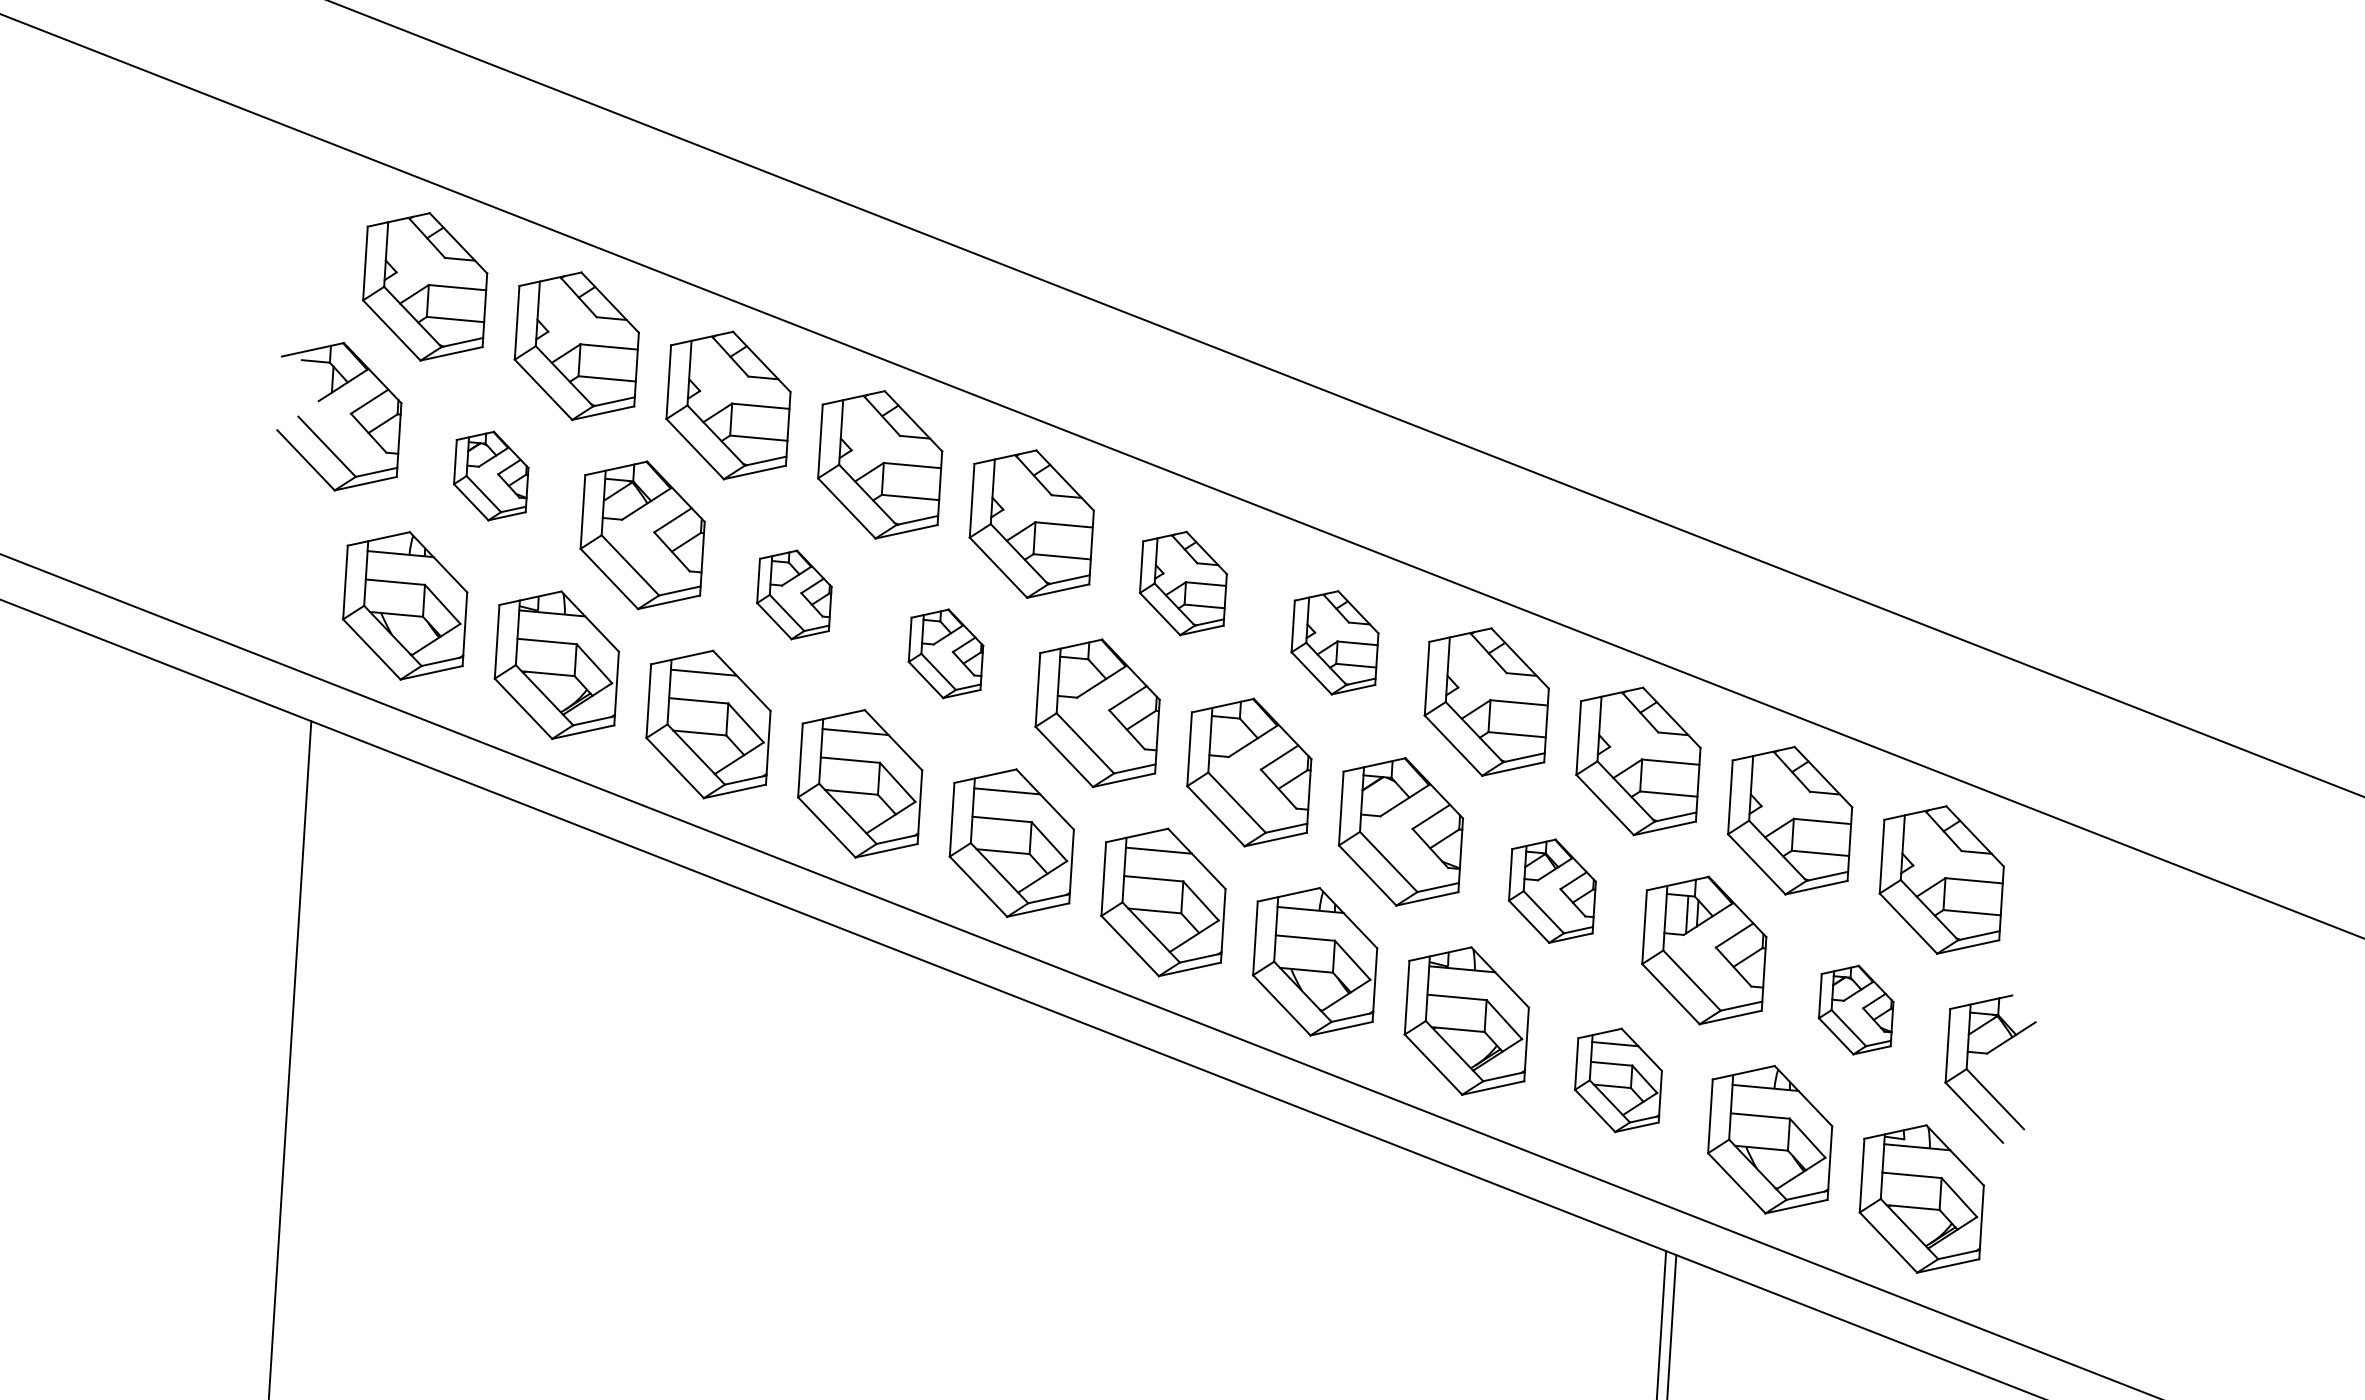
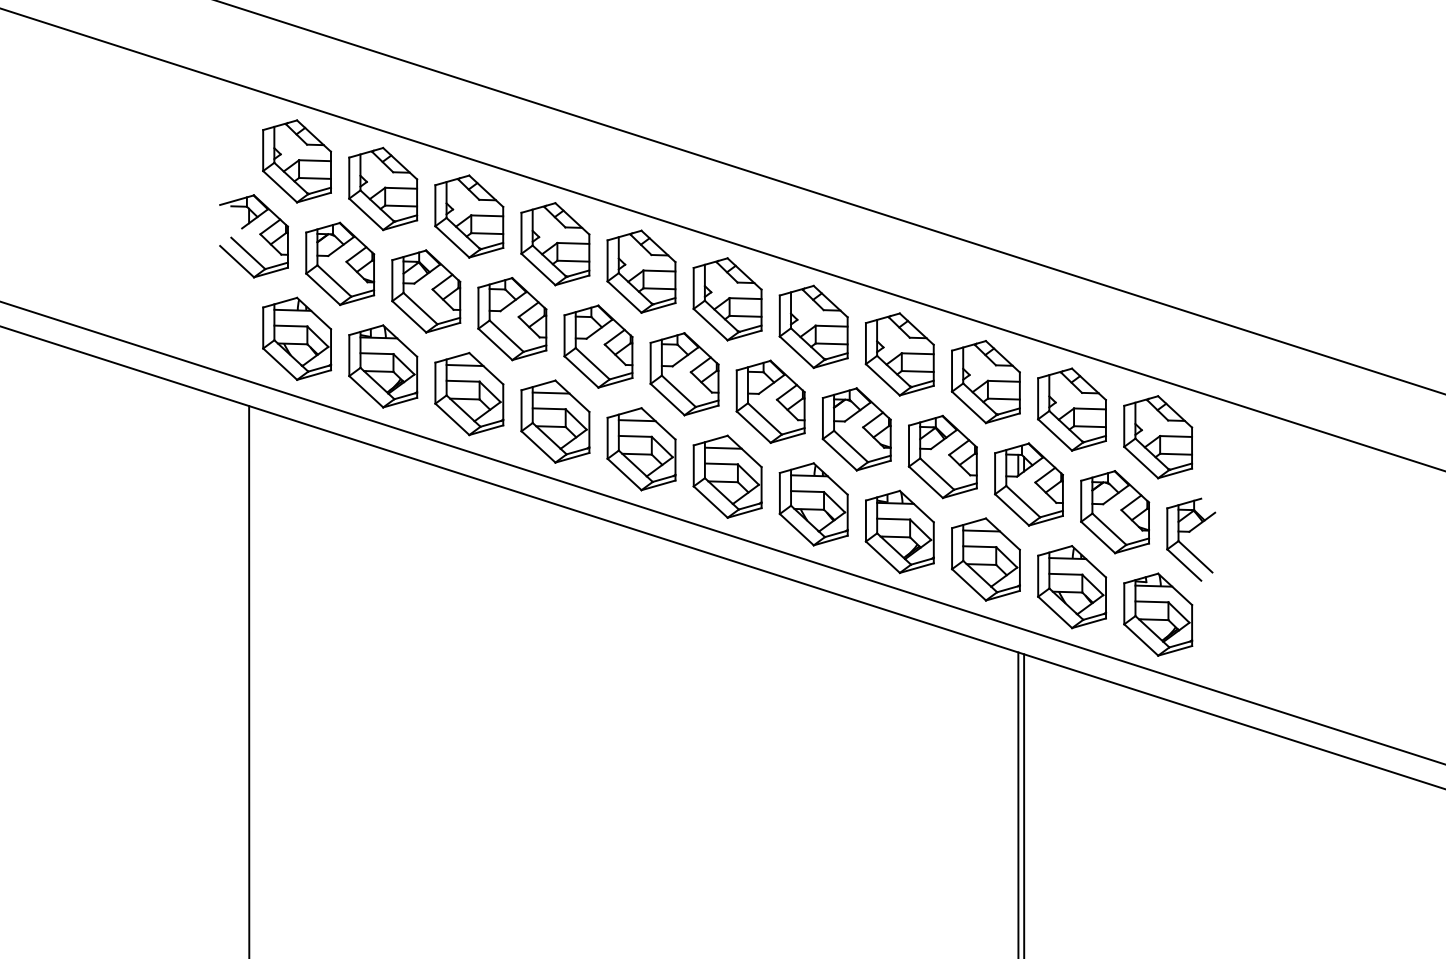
part: (491, 475) -> (340, 263), size x1.67
part: (1183, 583) -> (727, 299), size x1.43
part: (794, 595) -> (512, 319), size x1.67
part: (1334, 642) -> (813, 326), size x1.43
part: (946, 653) -> (598, 346), size x1.67
part: (1551, 890) -> (942, 456), size x1.43
part: (1856, 1010) -> (1115, 512), size x1.67
part: (1617, 1080) -> (985, 559), size x1.43

